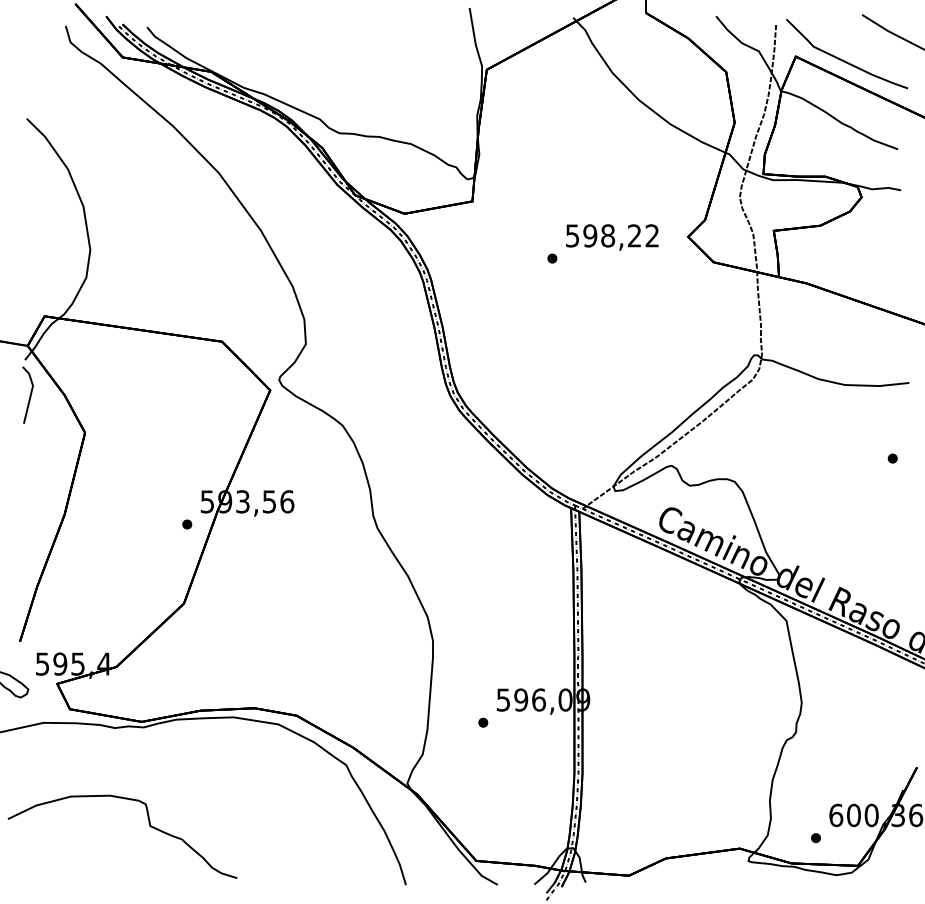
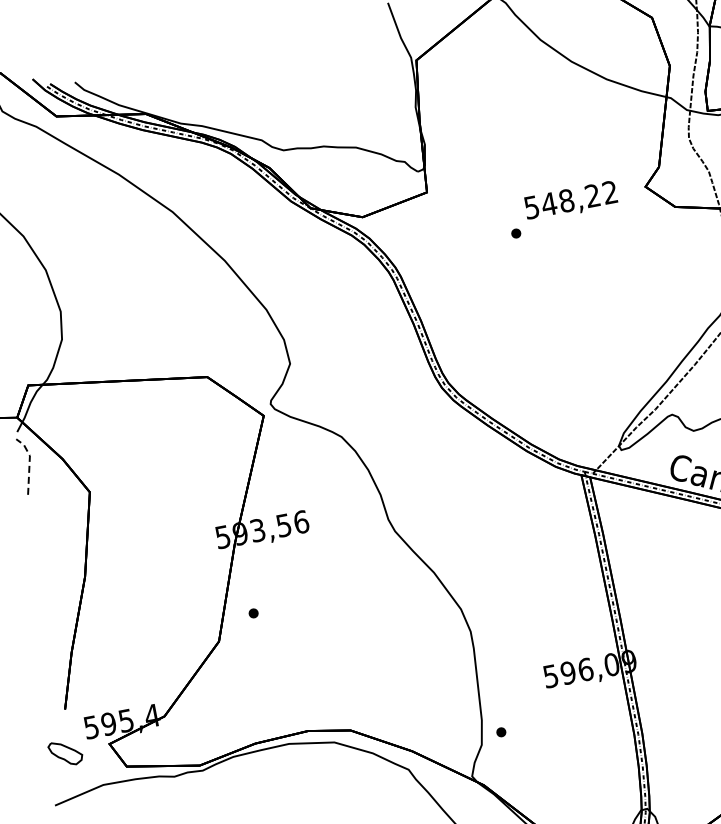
text: (590, 235) -> (549, 203), 598,22 -> 548,22
line: (31, 392) -> (29, 462), solid -> dashed
part: (187, 524) -> (253, 613), moved
part: (483, 722) -> (501, 732), moved

